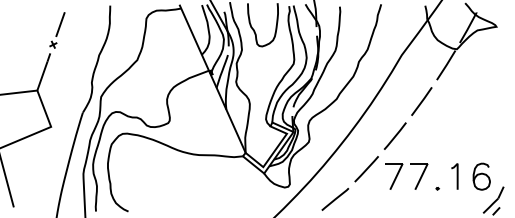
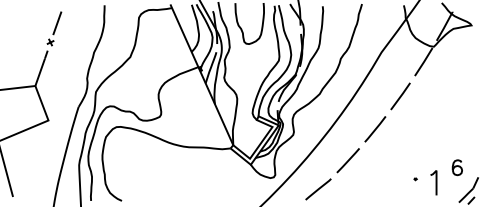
part: (399, 173) -> (379, 164), removed
line: (456, 176) -> (435, 182), moved
part: (481, 176) -> (457, 167), size x0.6

